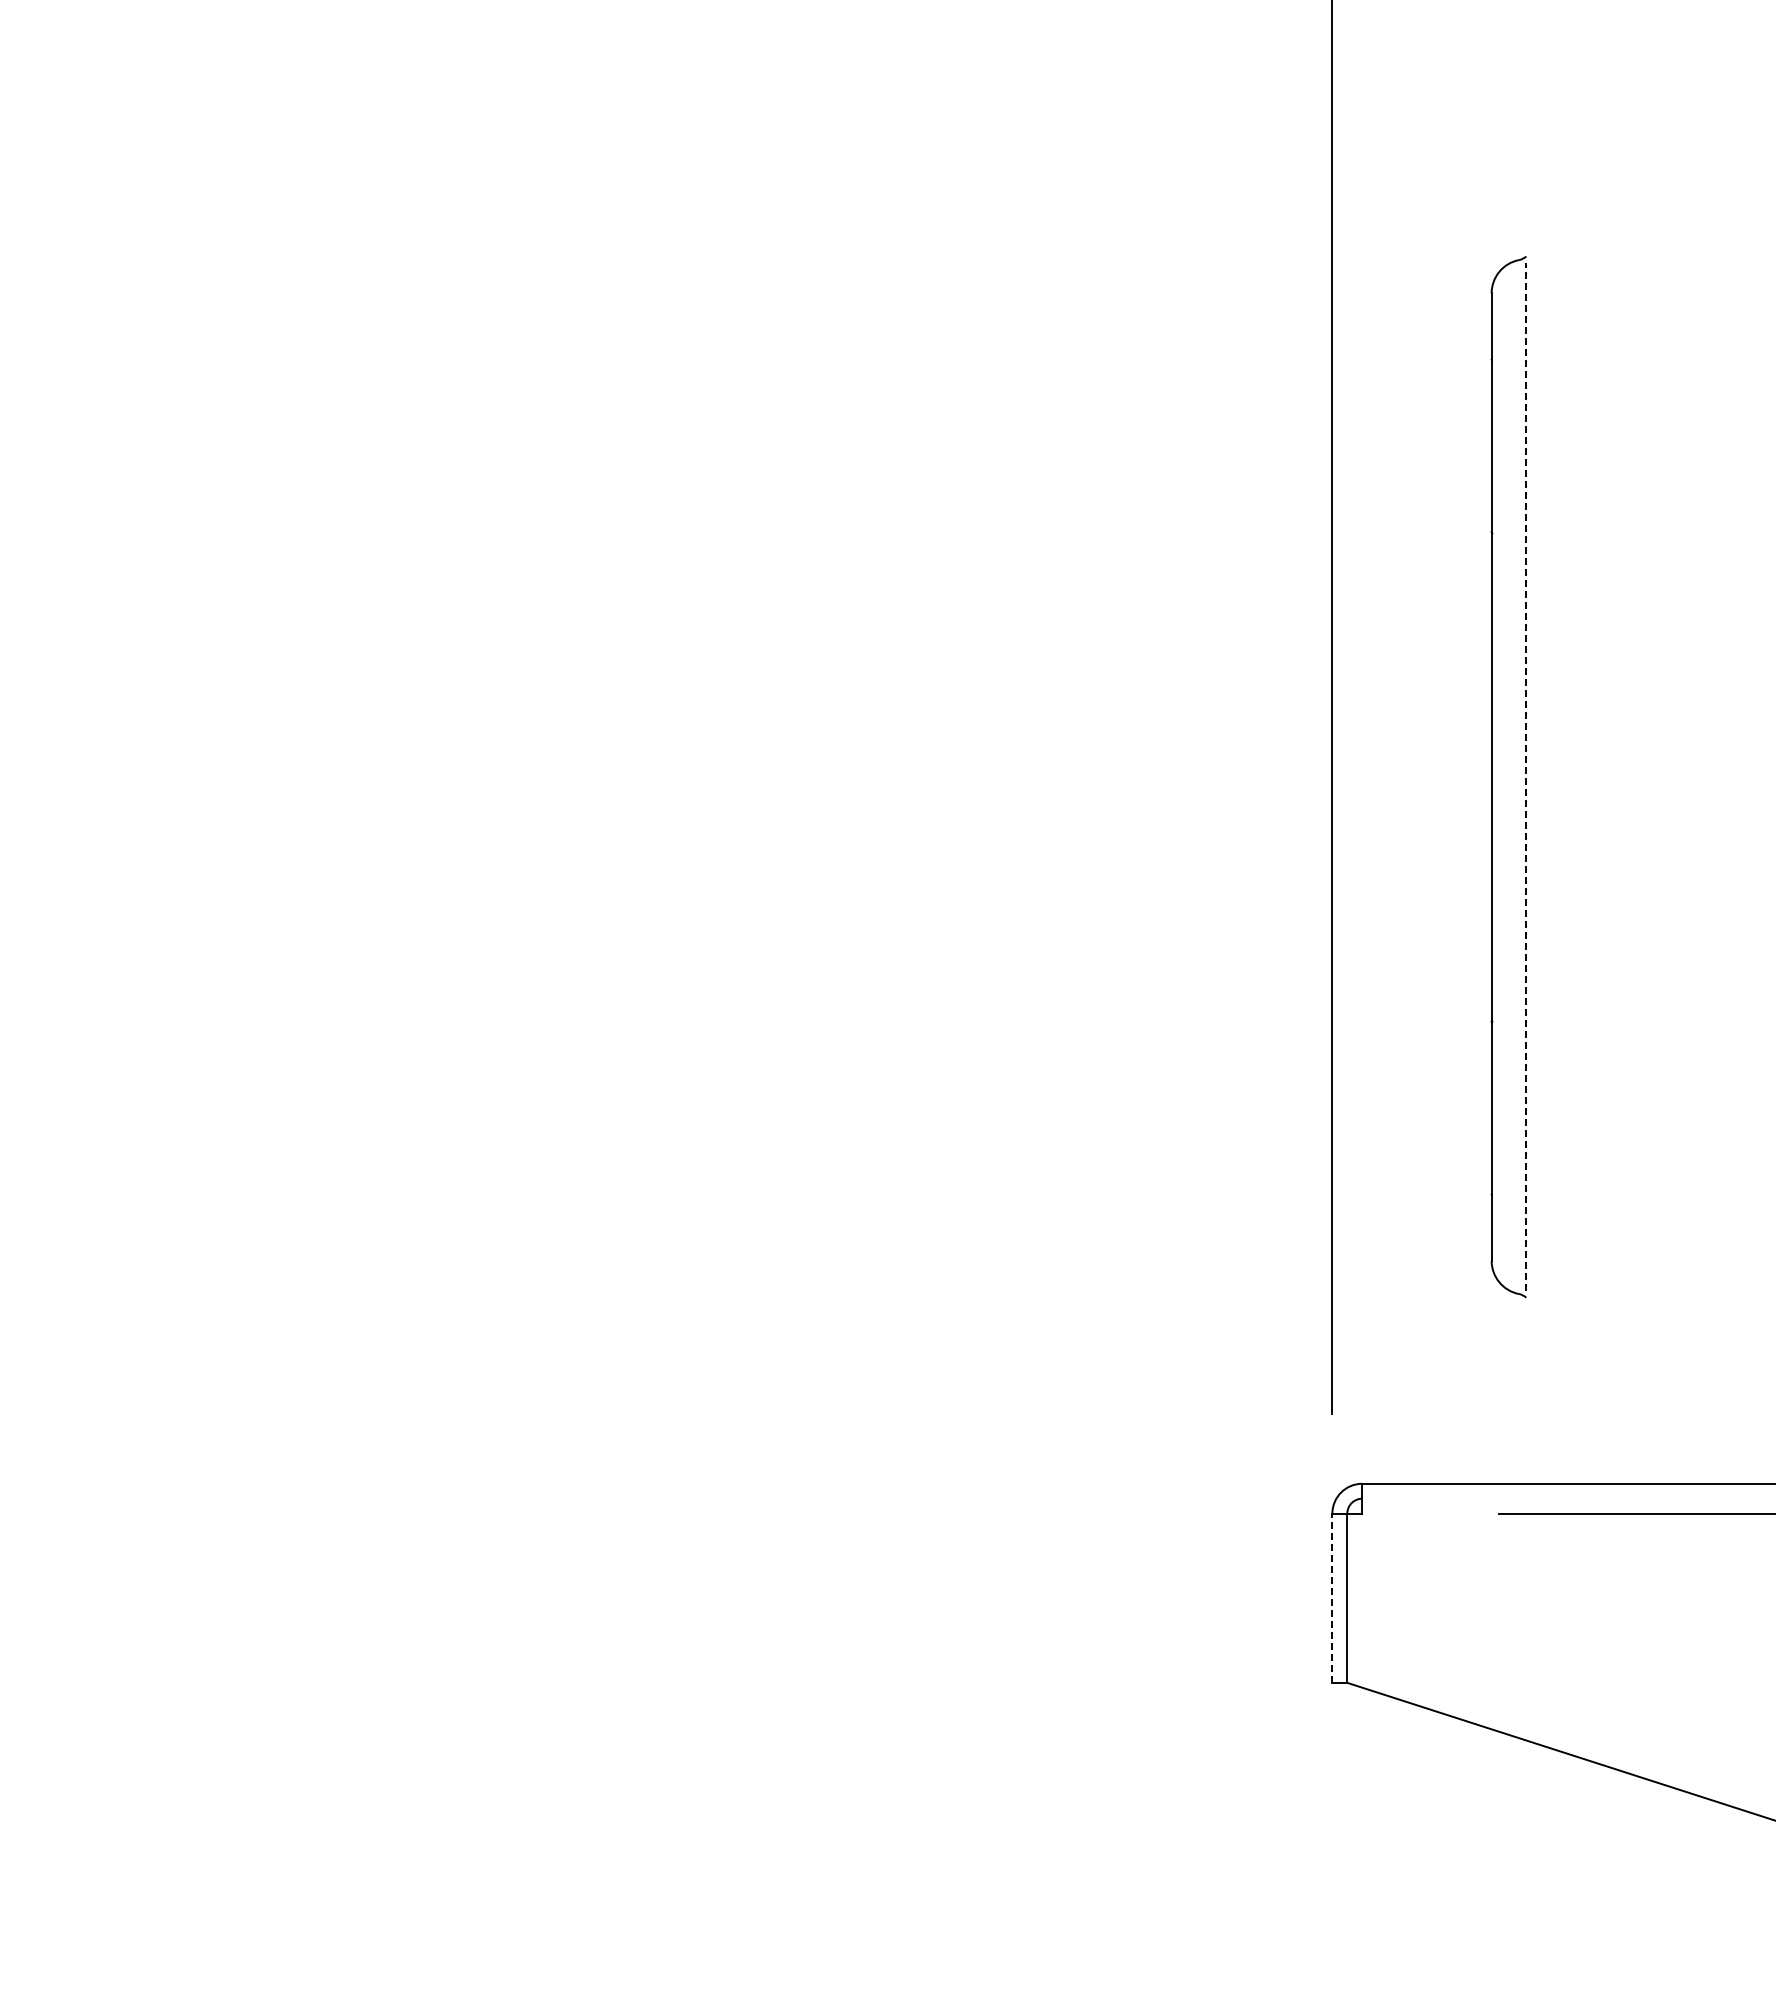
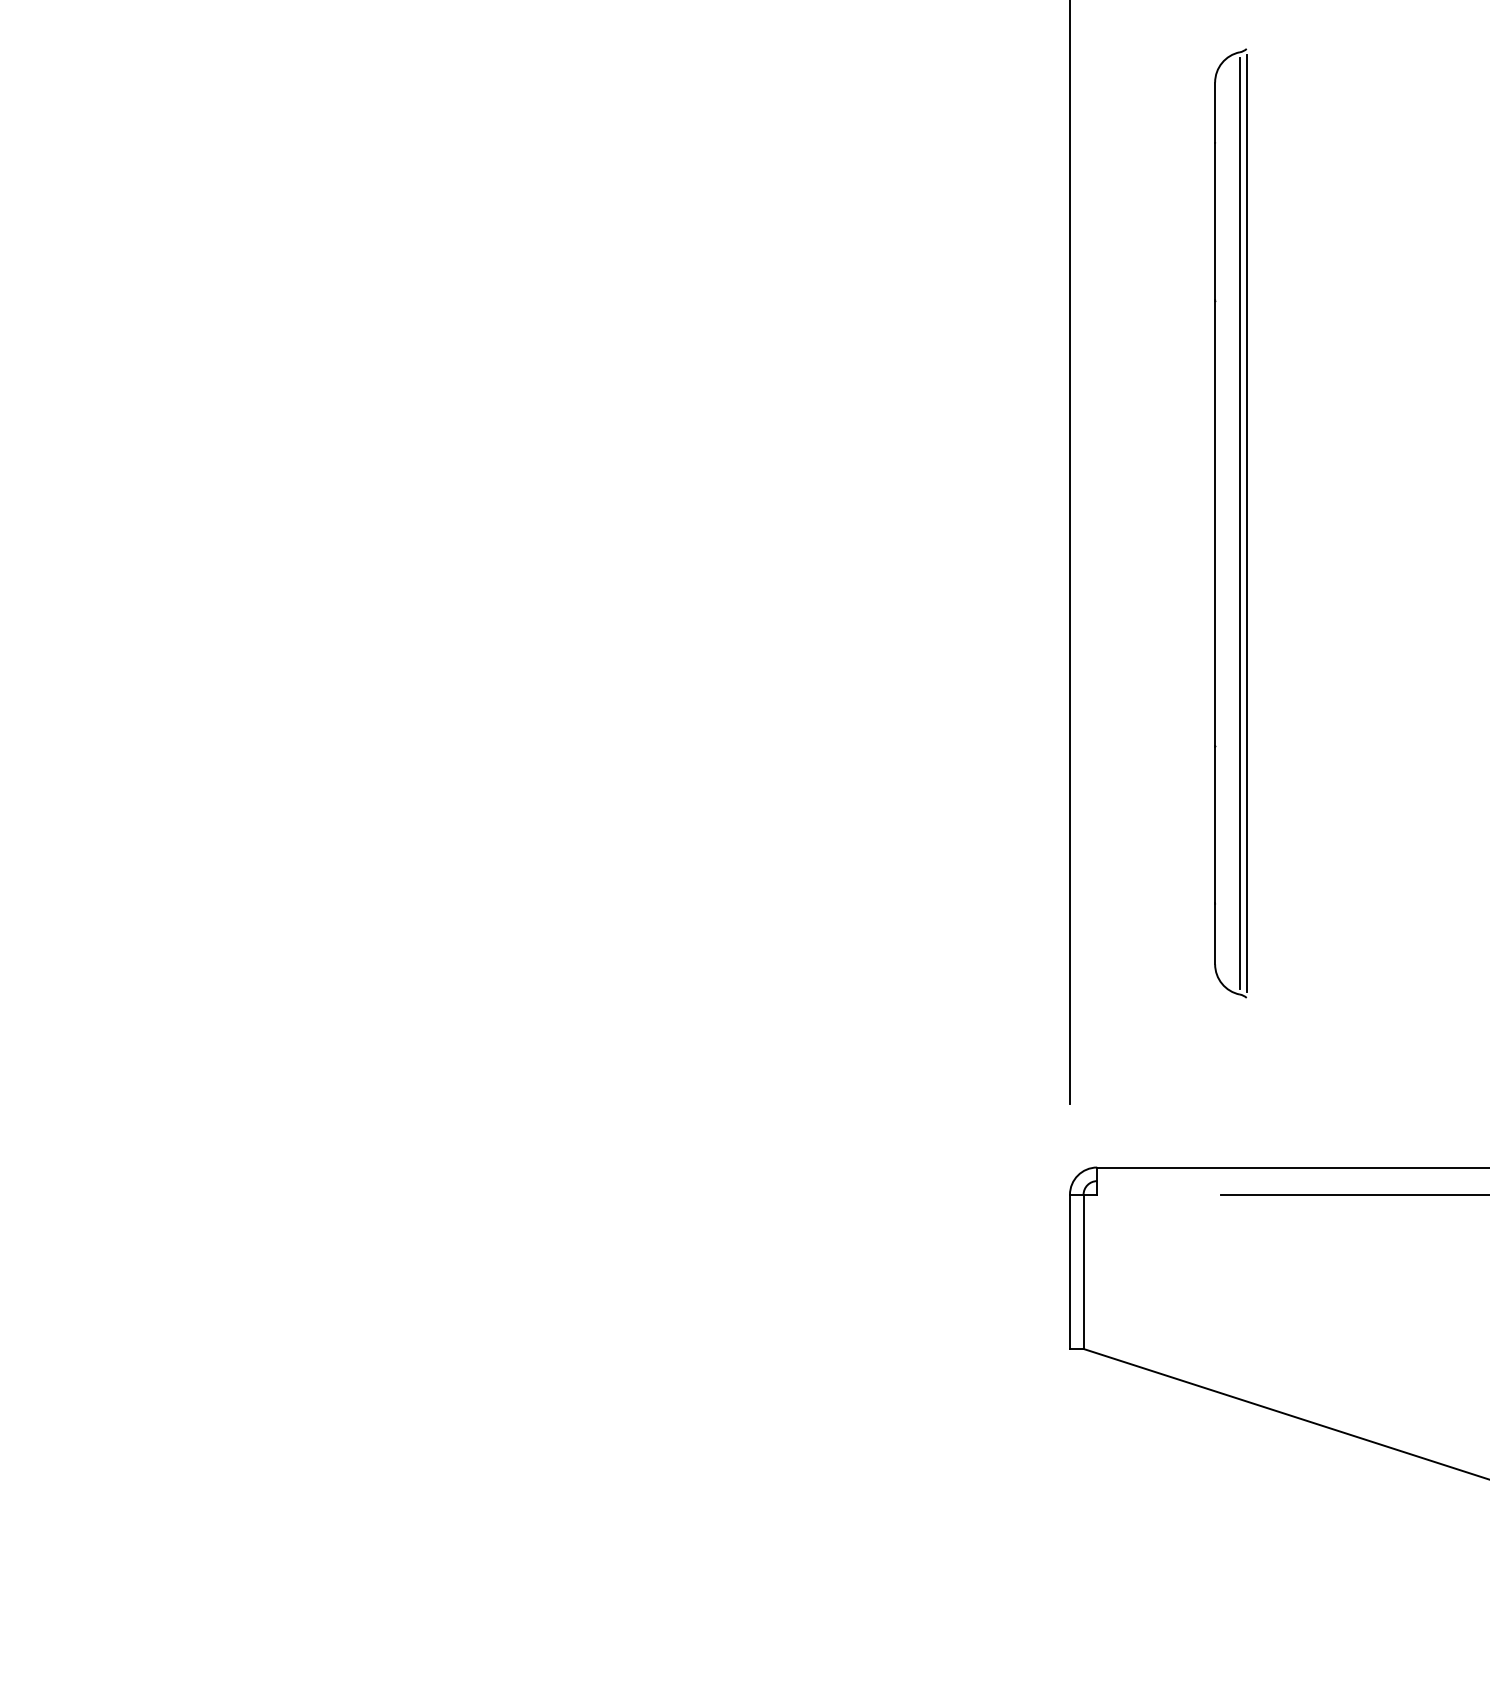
line: (1518, 776) -> (1239, 522), added
line: (1526, 776) -> (1246, 522), dashed -> solid
line: (1332, 1598) -> (1070, 1272), dashed -> solid

